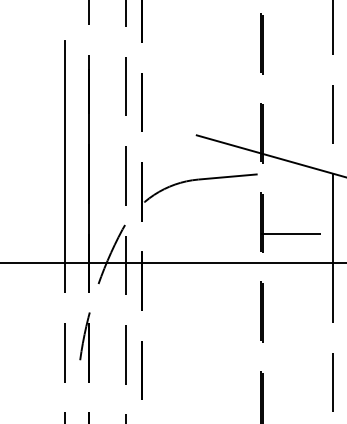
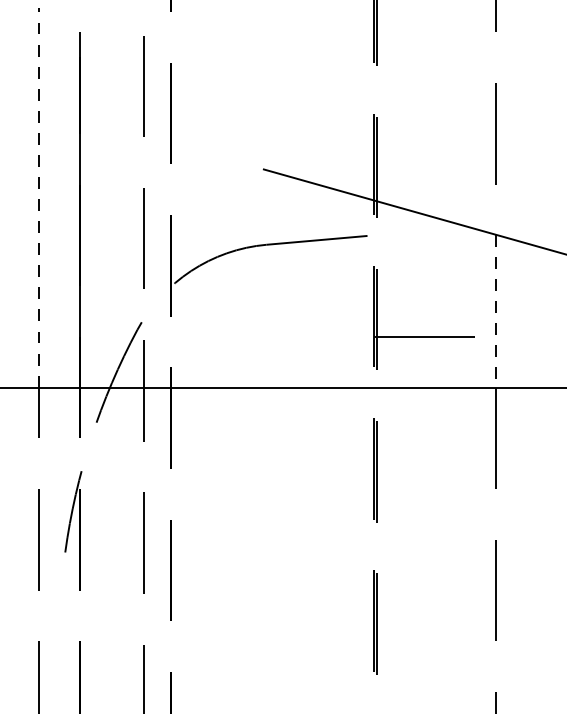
line: (64, 151) -> (38, 196), solid -> dashed
line: (332, 218) -> (495, 311), solid -> dashed

